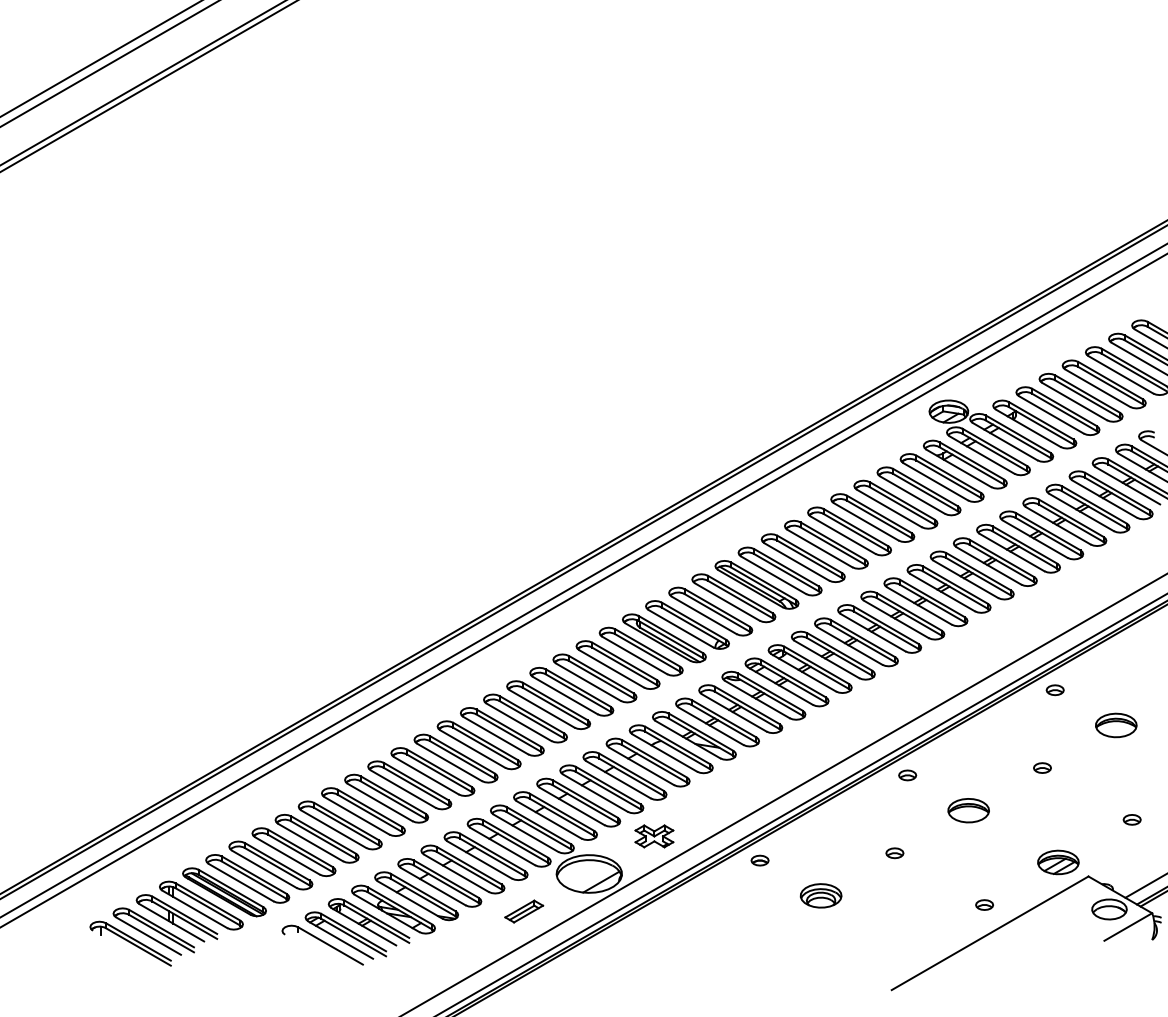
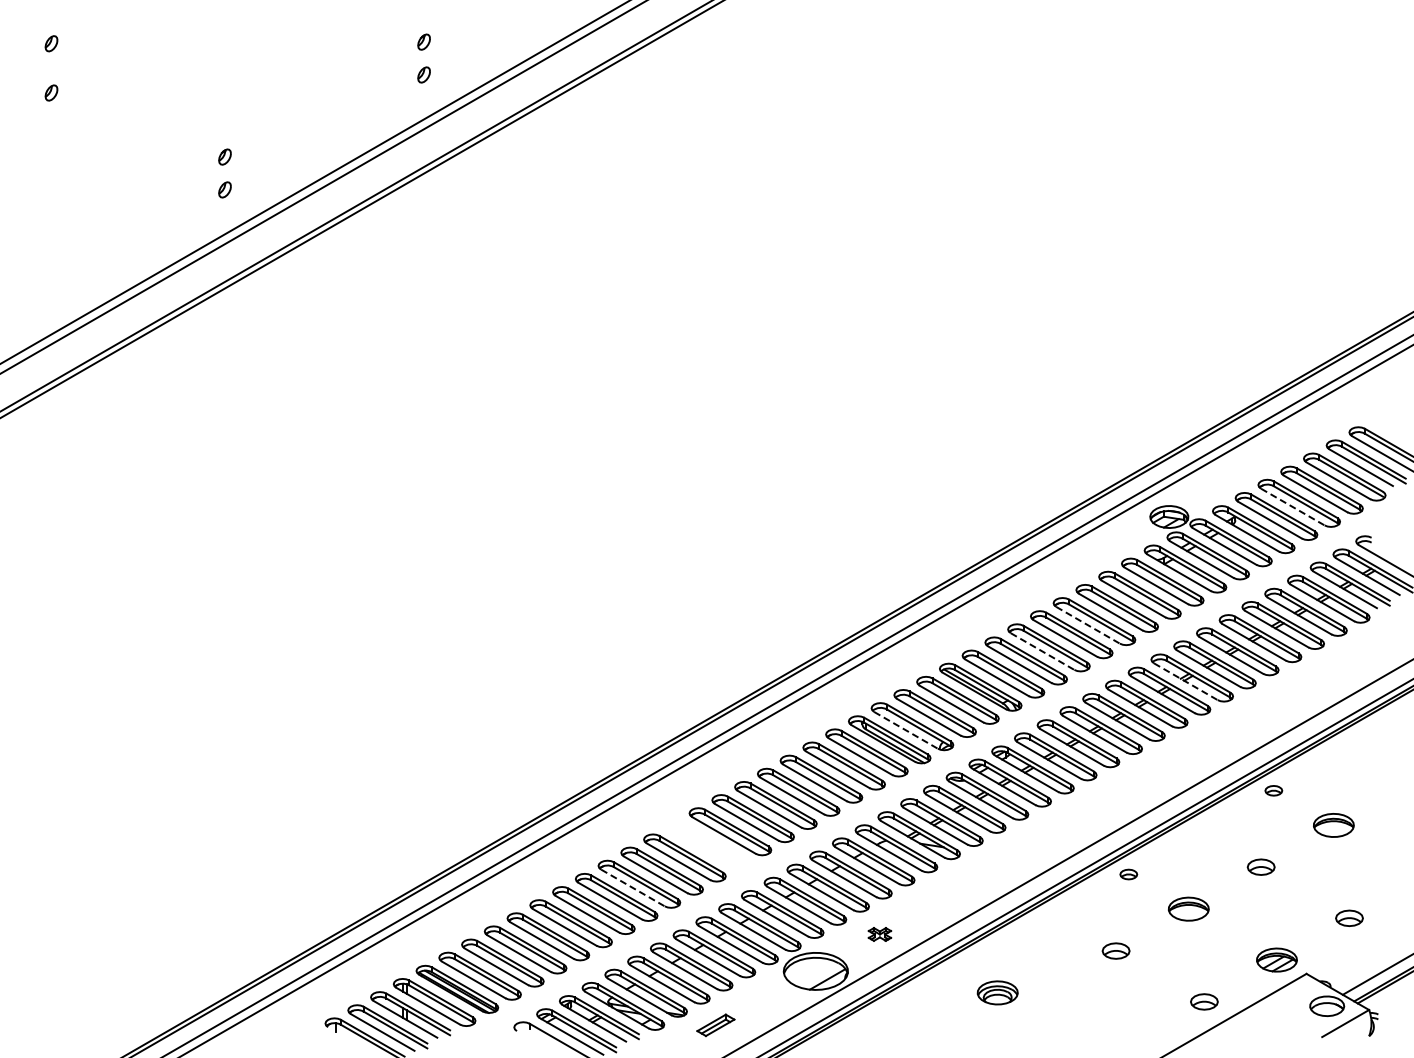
line: (1074, 402) -> (1292, 507), solid -> dashed
line: (866, 522) -> (1088, 625), solid -> dashed
line: (819, 548) -> (1042, 651), solid -> dashed
line: (965, 579) -> (1185, 681), solid -> dashed
line: (681, 628) -> (906, 730), solid -> dashed
part: (479, 744) -> (707, 844), removed
part: (1042, 768) -> (1261, 867), size x1.6
line: (403, 788) -> (633, 887), solid -> dashed
part: (1132, 819) -> (1349, 917), size x1.6
part: (654, 836) -> (879, 934), size x0.6
part: (895, 852) -> (1116, 950), size x1.6
part: (759, 859) -> (983, 957), removed
part: (820, 895) -> (997, 992), moved
part: (984, 904) -> (1204, 1001), size x1.6
part: (523, 911) -> (715, 1025), moved

